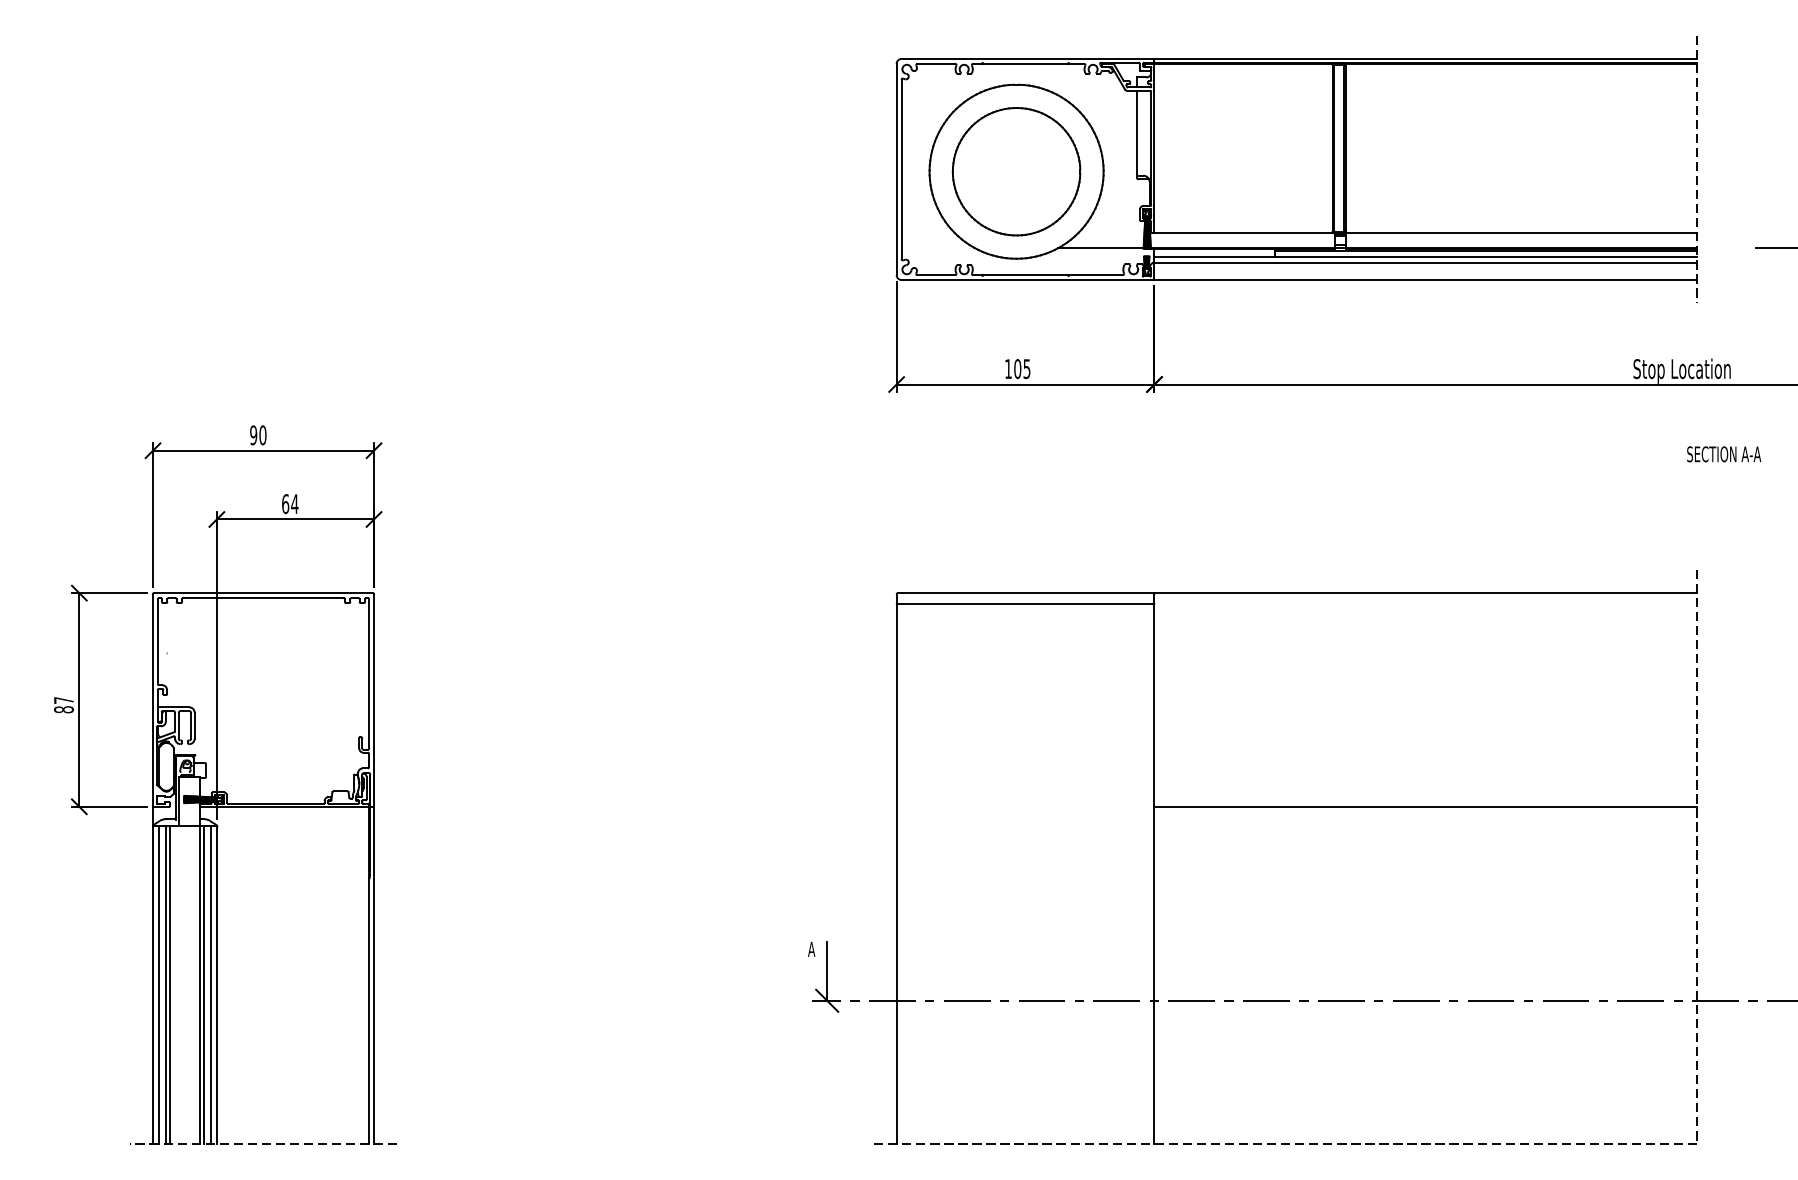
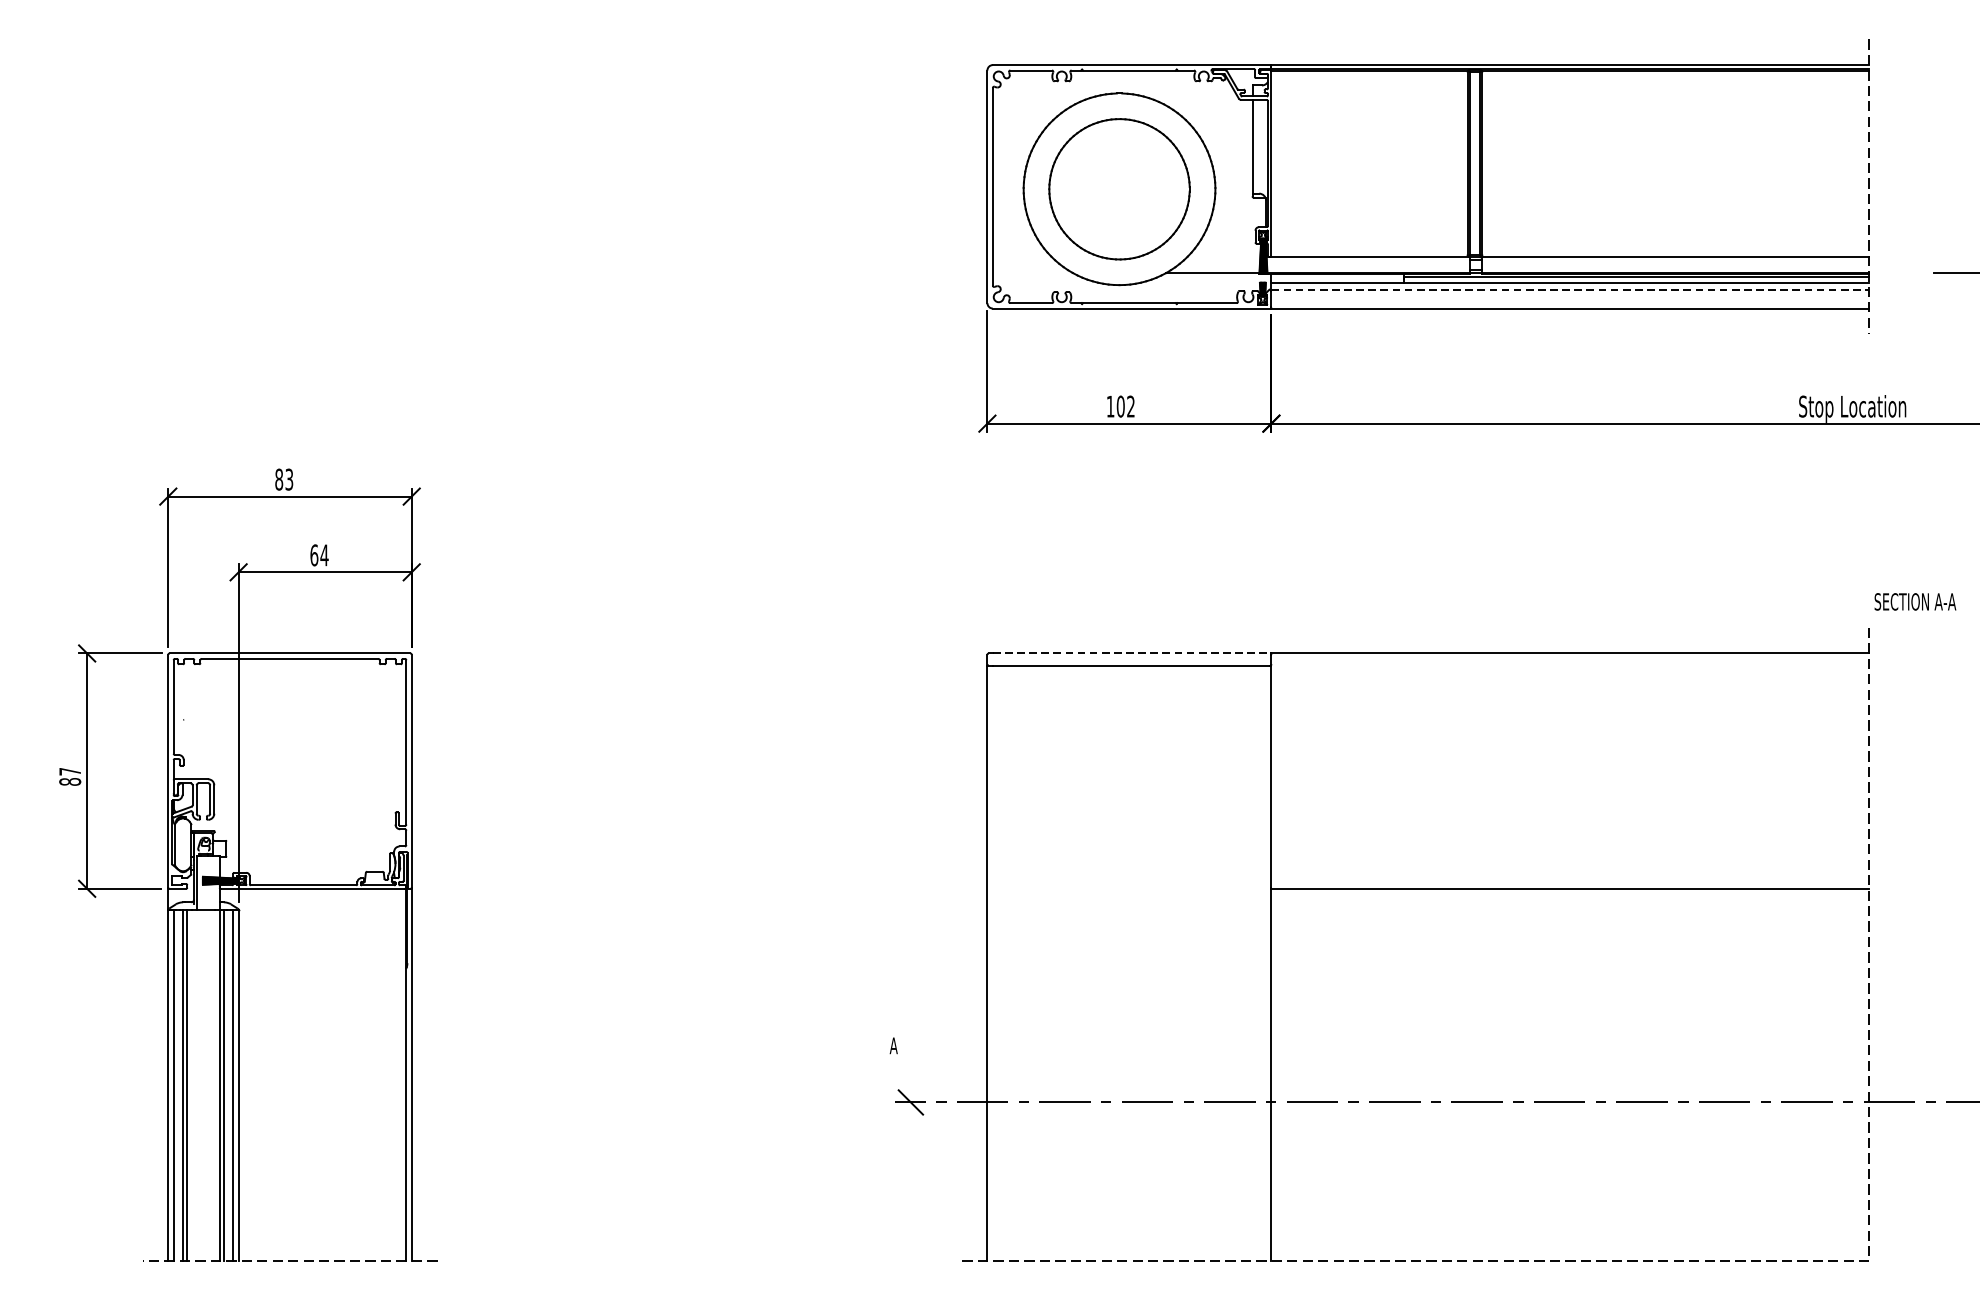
line: (1426, 262) -> (1571, 289), solid -> dashed
text: (1026, 369) -> (1130, 407), 105 -> 102
text: (258, 435) -> (284, 479), 90 -> 83
text: (1724, 454) -> (1915, 602), moved
line: (1027, 593) -> (1131, 653), solid -> dashed
line: (827, 970) -> (911, 1069), removed

